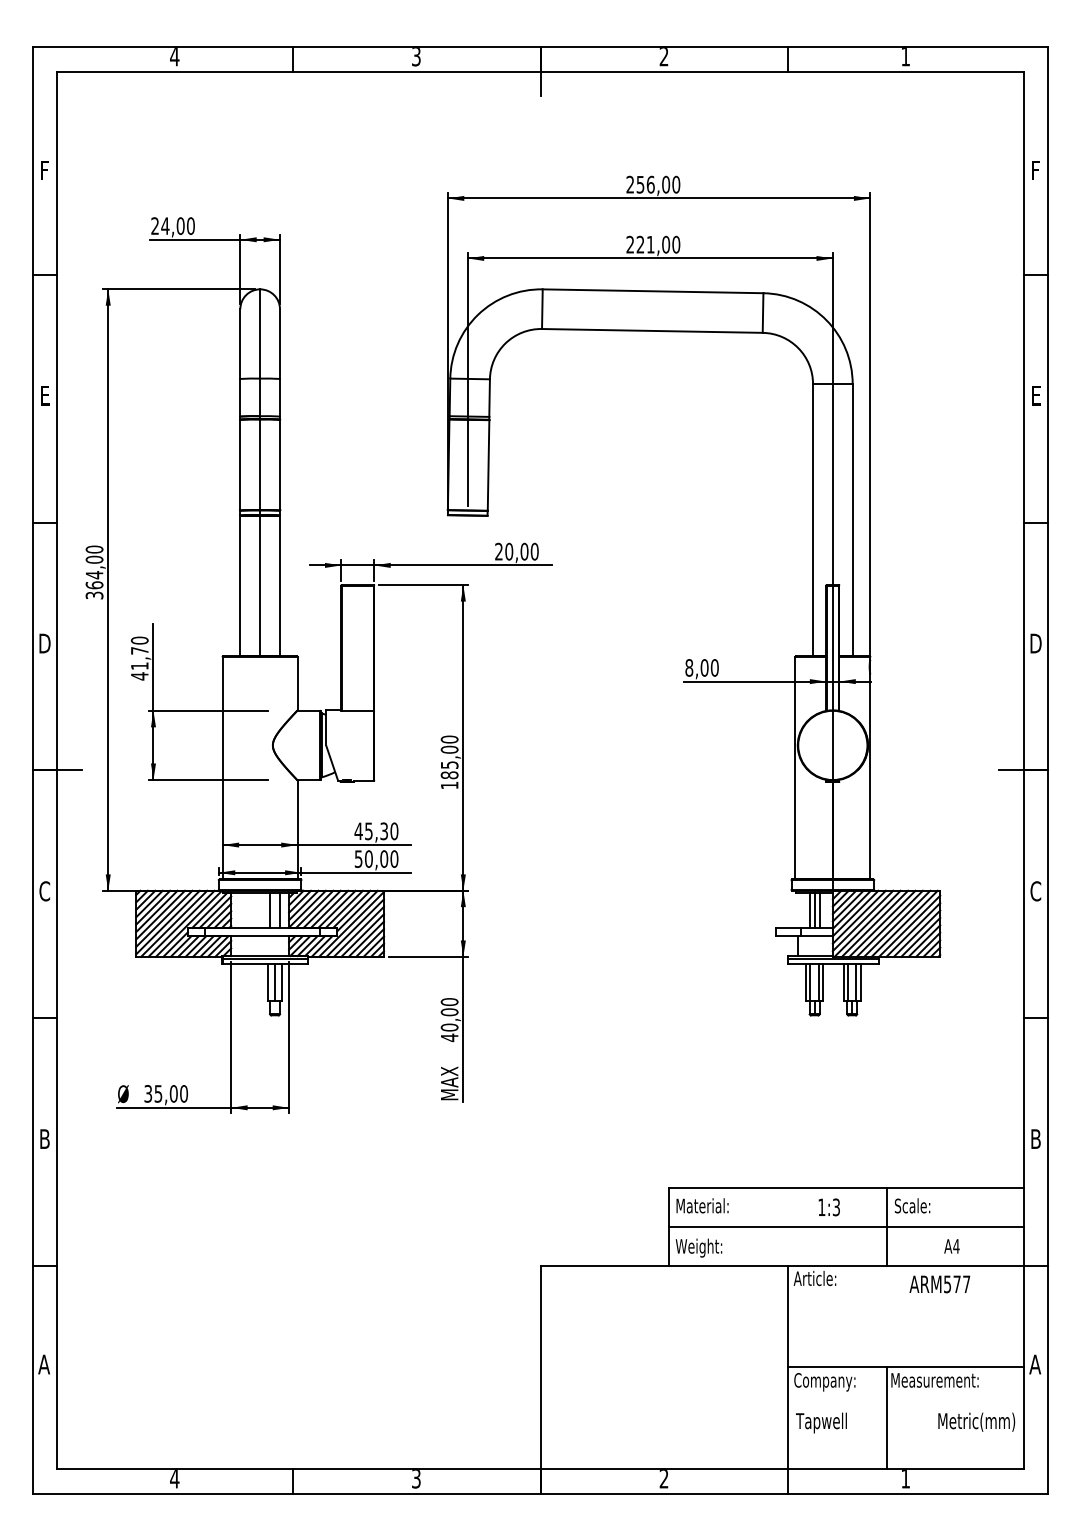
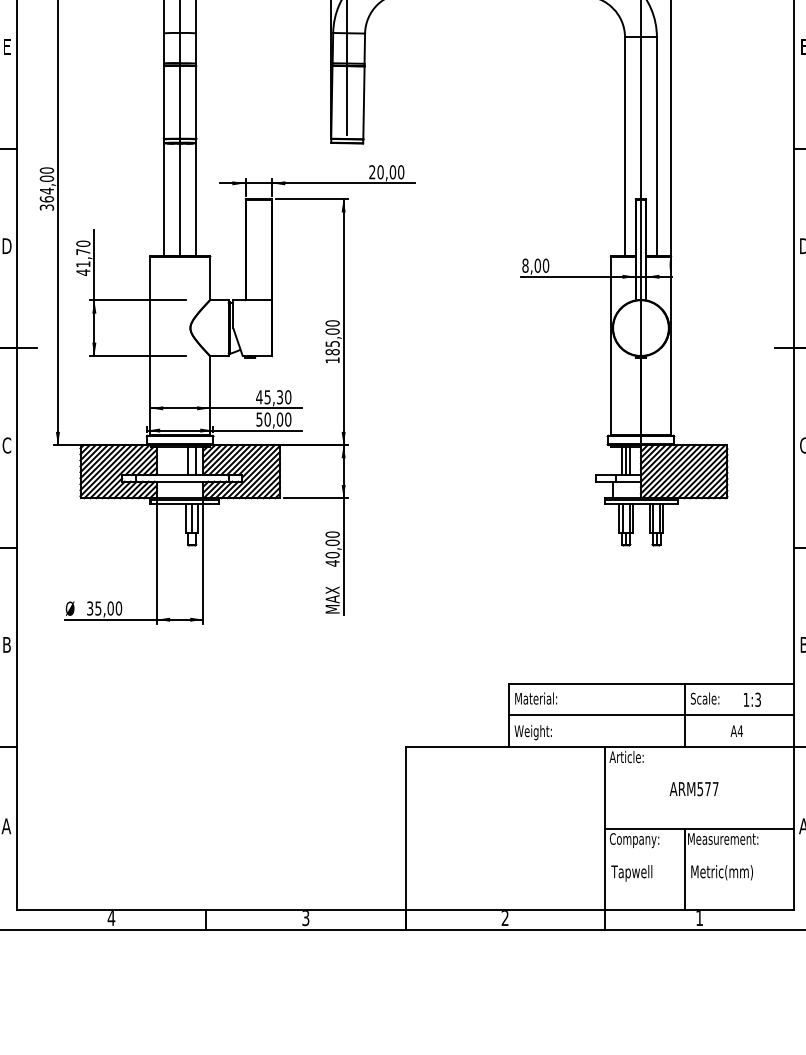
text: (828, 1207) -> (751, 699), moved
text: (939, 1284) -> (693, 789), moved
text: (976, 1421) -> (721, 872), moved

